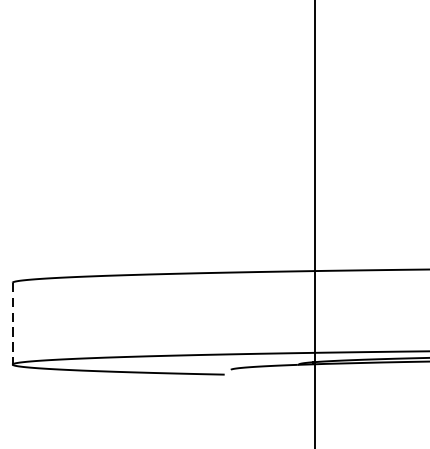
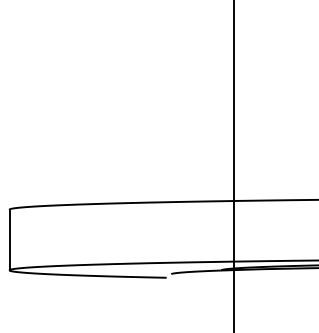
line: (12, 324) -> (9, 240), dashed -> solid

